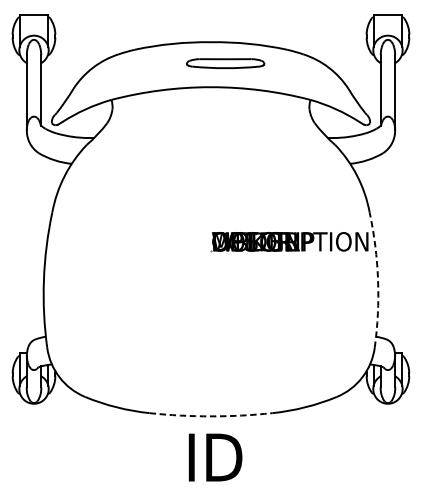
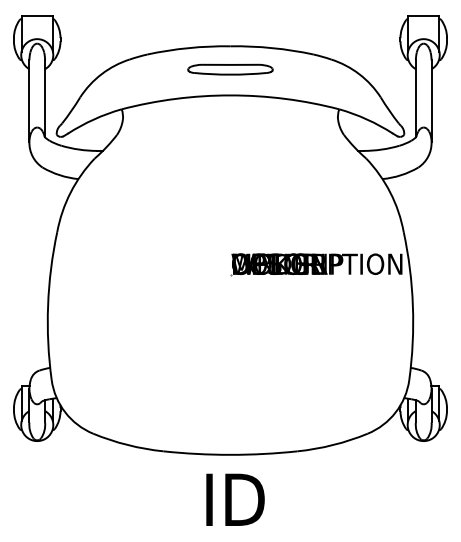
part: (225, 63) -> (230, 69), moved
arc: (377, 279) -> (412, 305), dashed -> solid
arc: (211, 416) -> (230, 454), dashed -> solid

